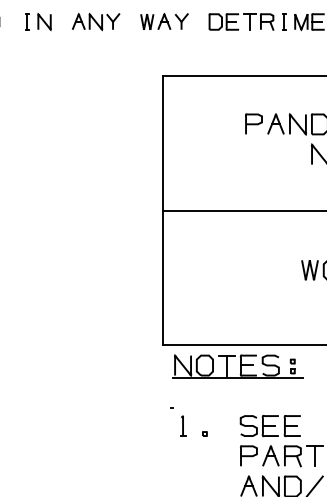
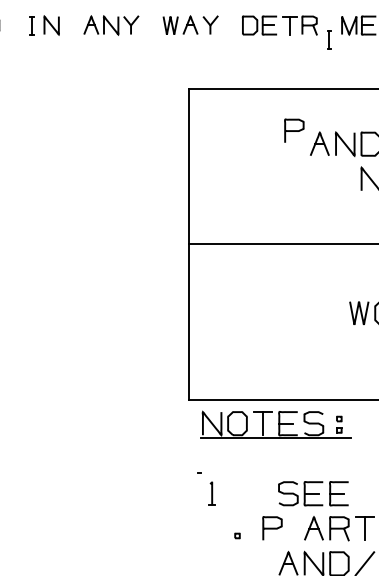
part: (284, 21) -> (329, 39), moved
curve: (254, 123) -> (294, 130), moved
part: (204, 433) -> (237, 535), moved
curve: (248, 456) -> (272, 528), moved

